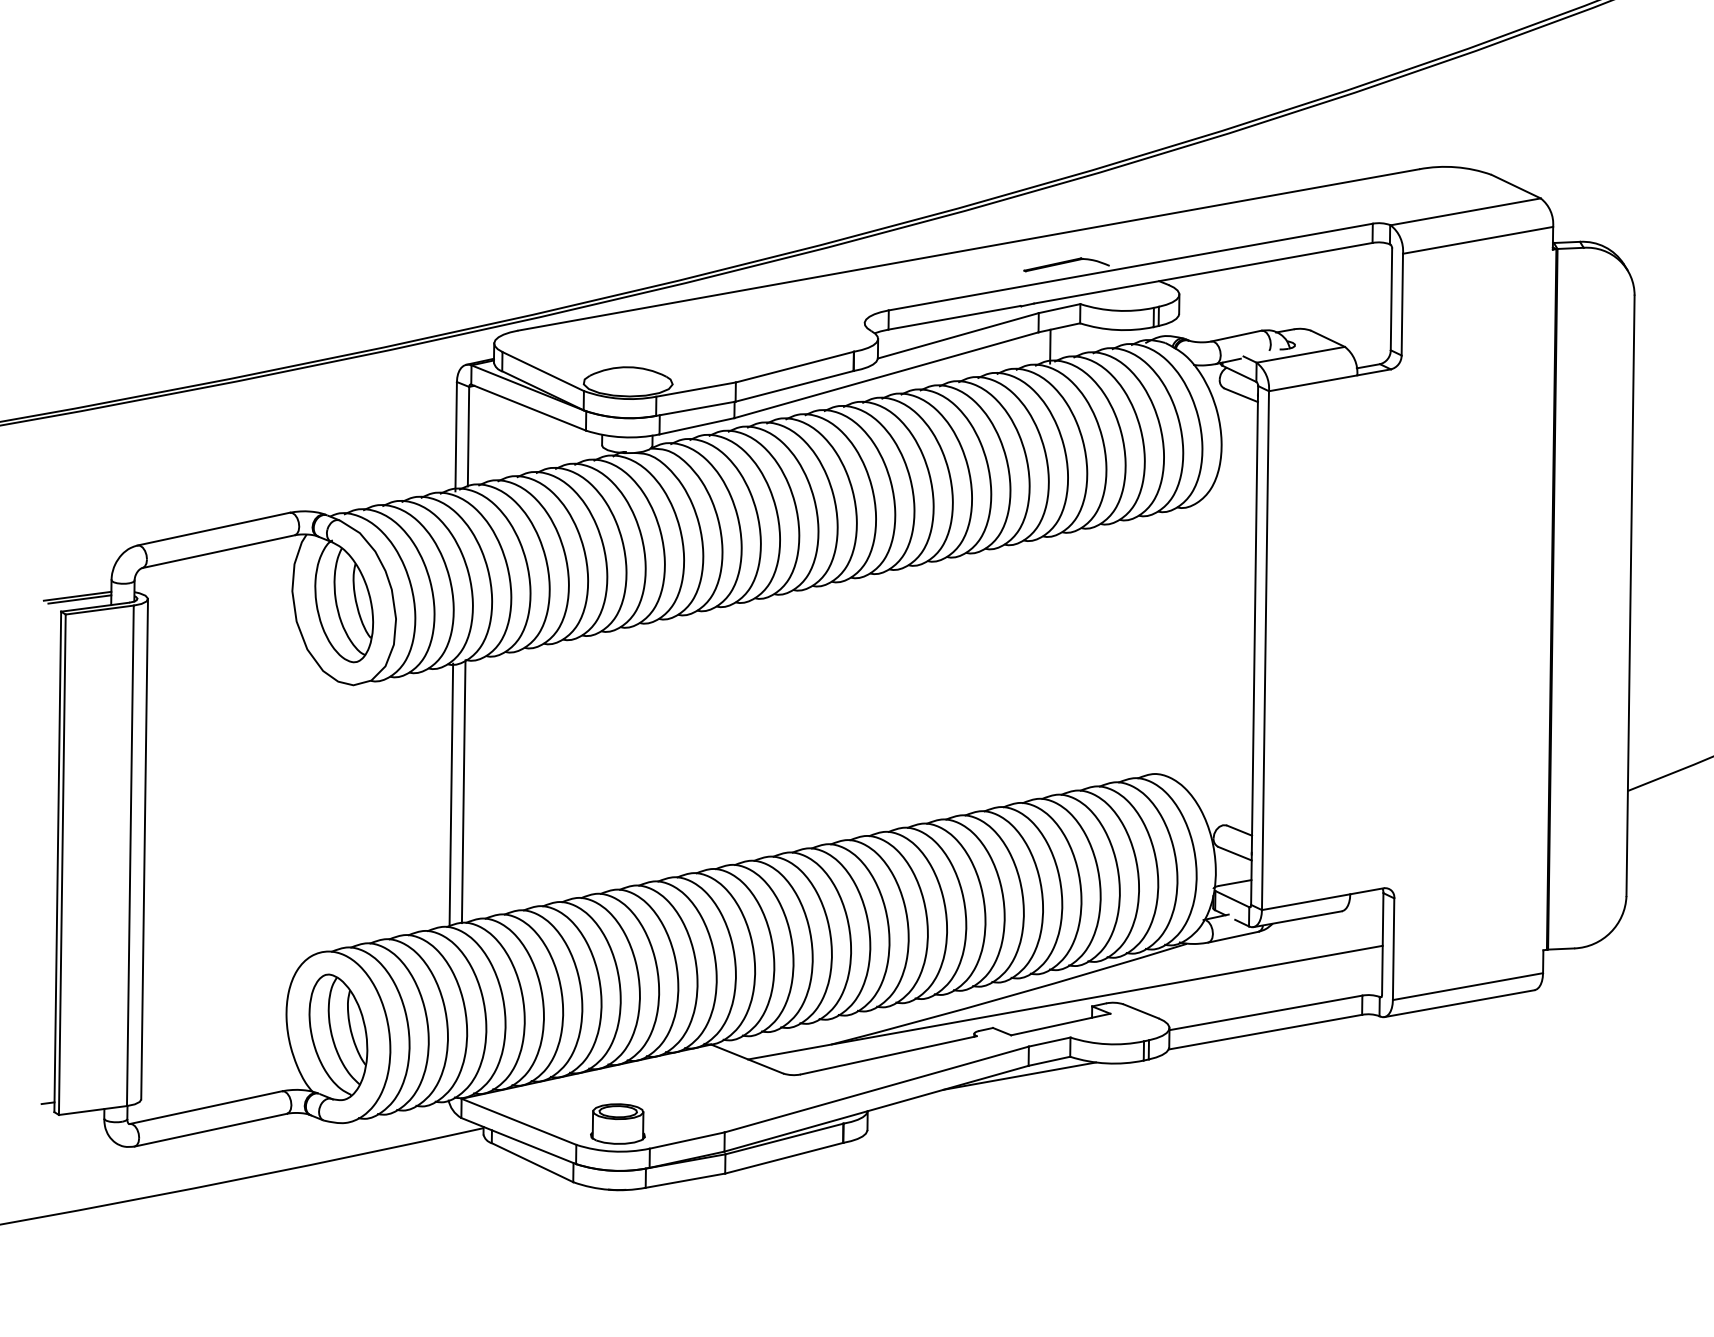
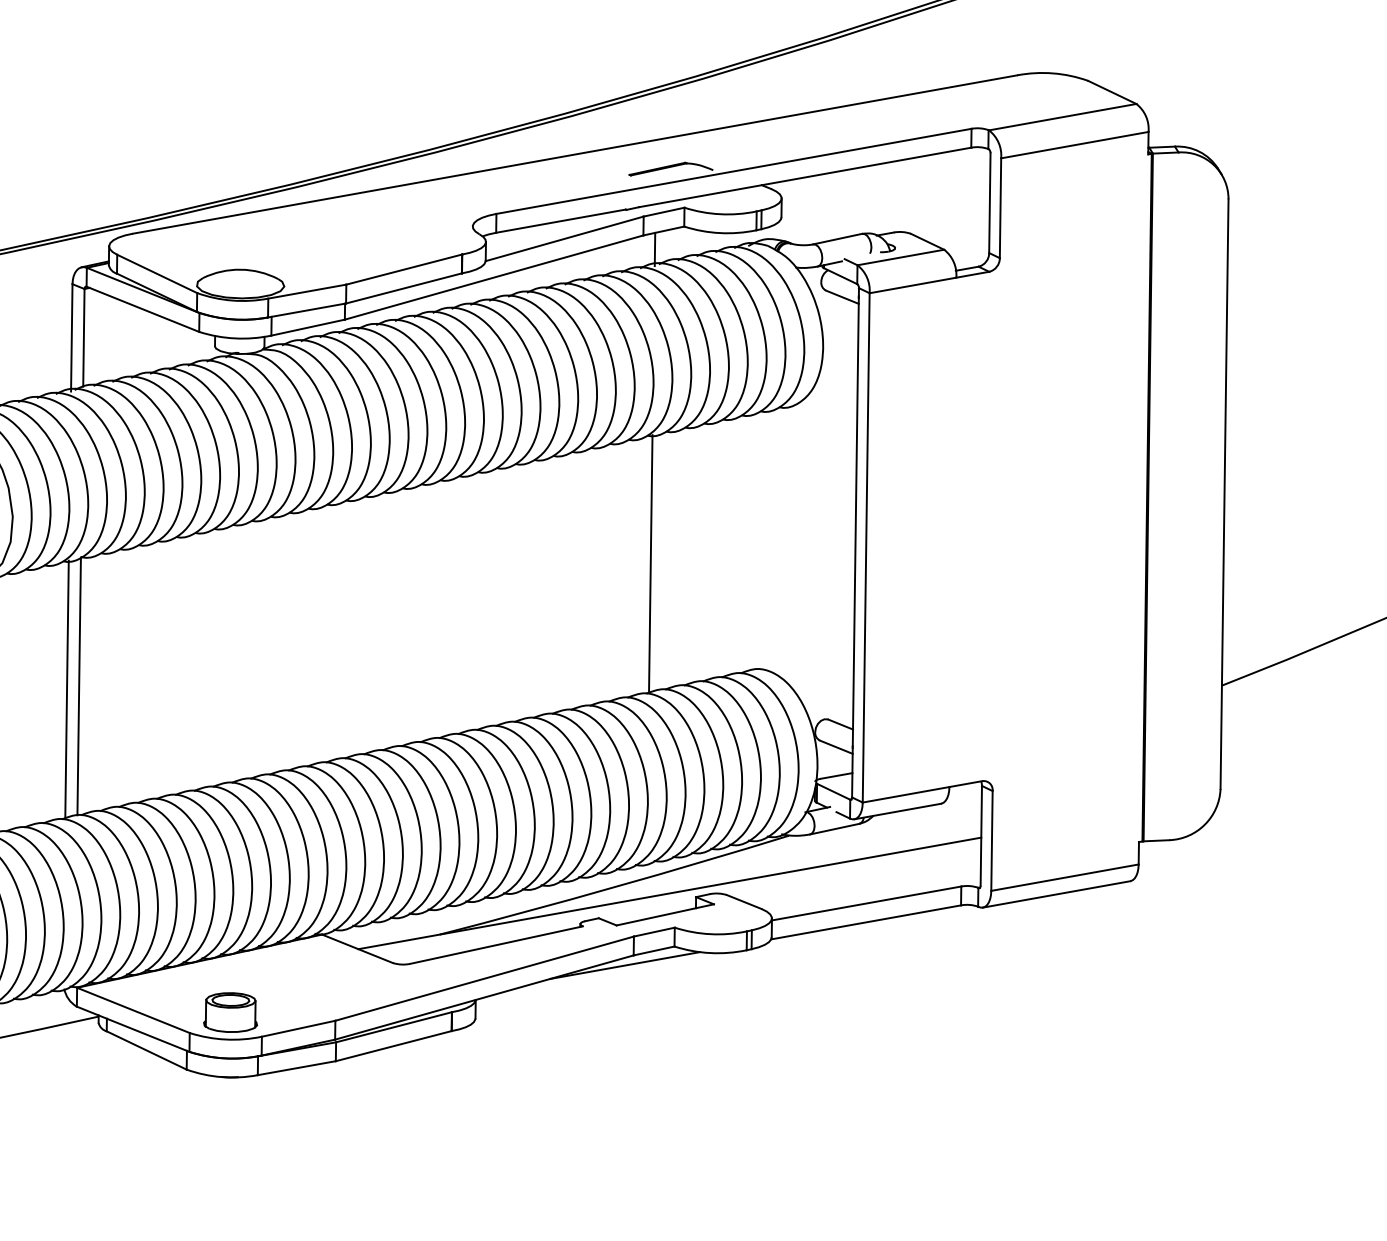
line: (1045, 666) -> (650, 563), added

